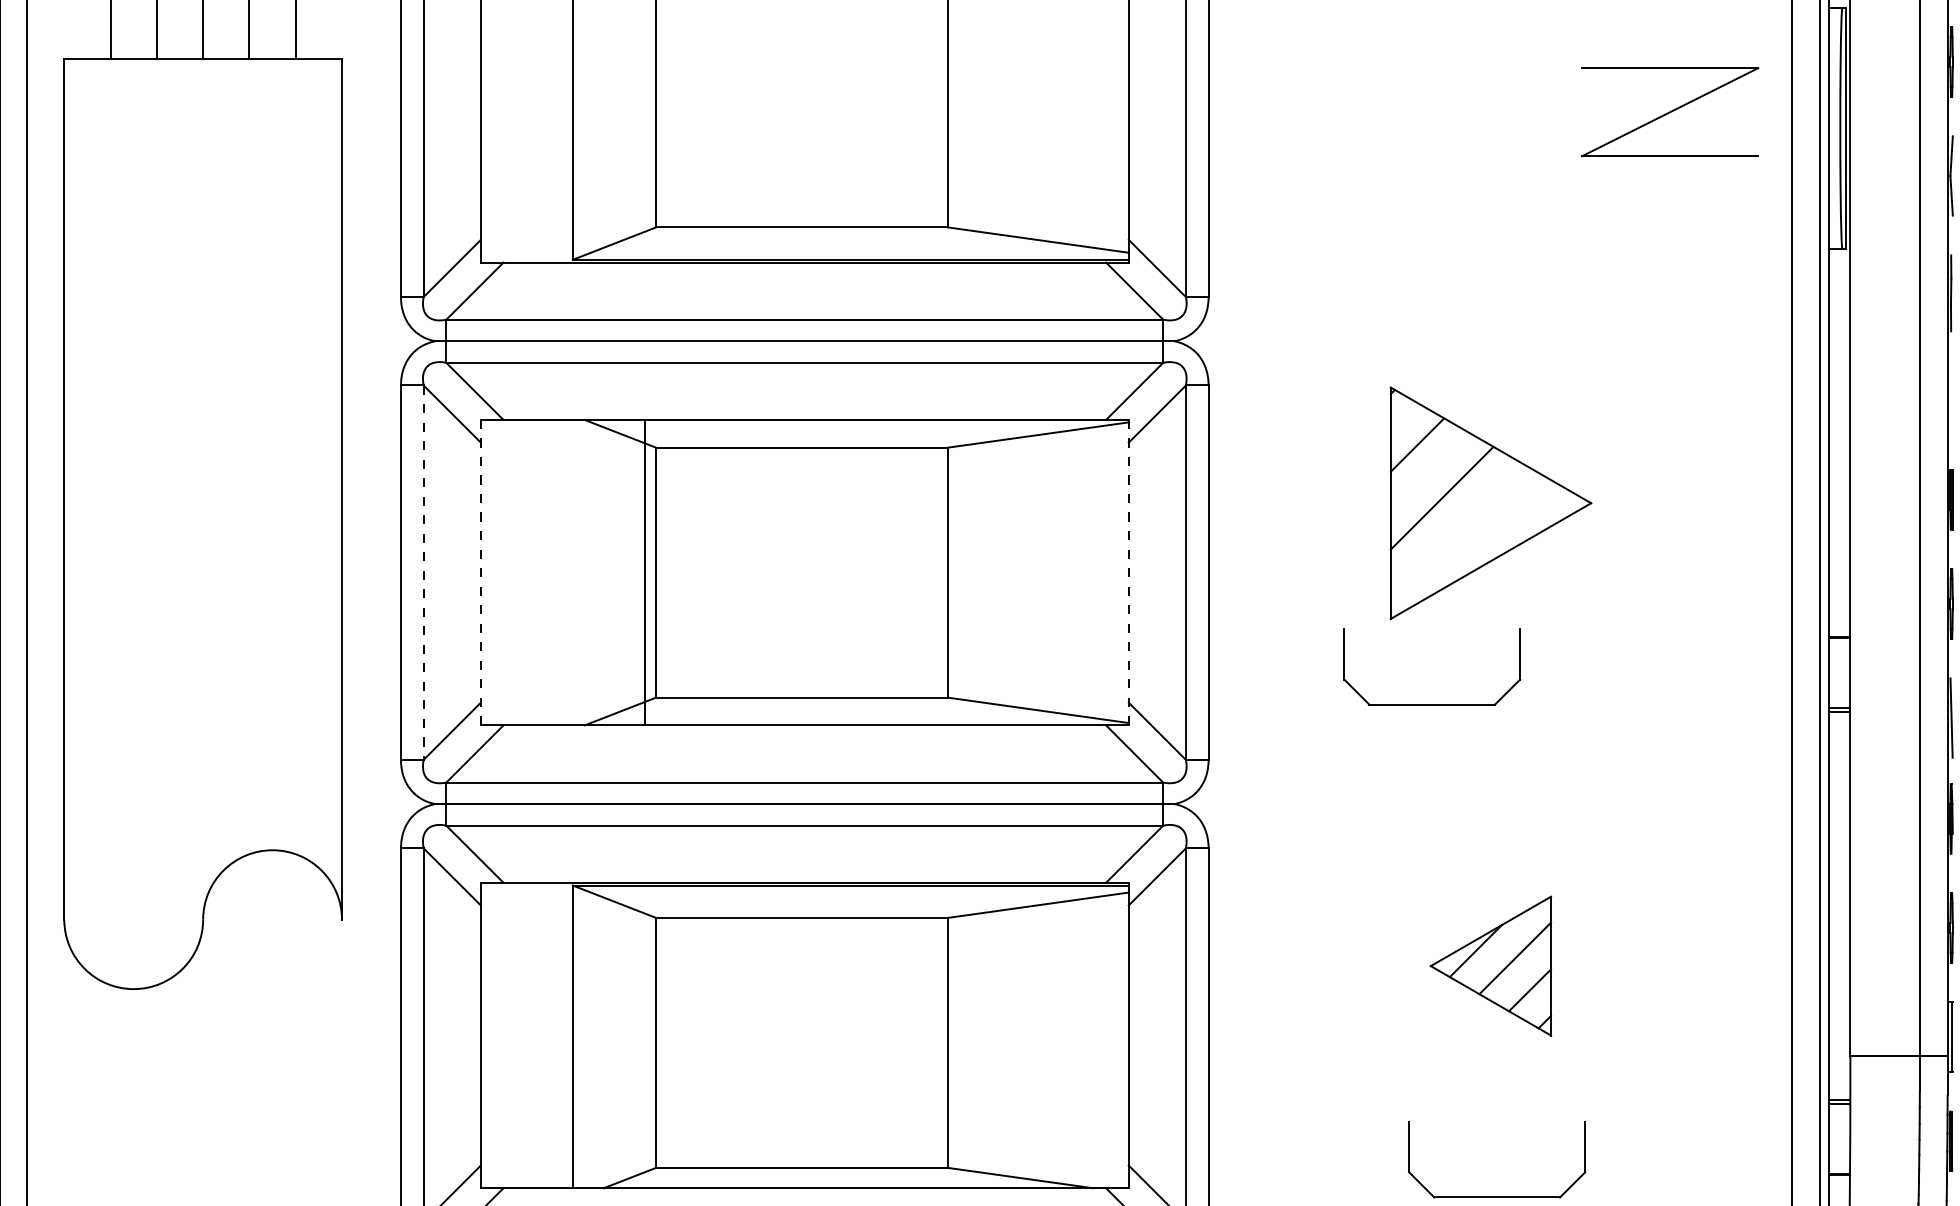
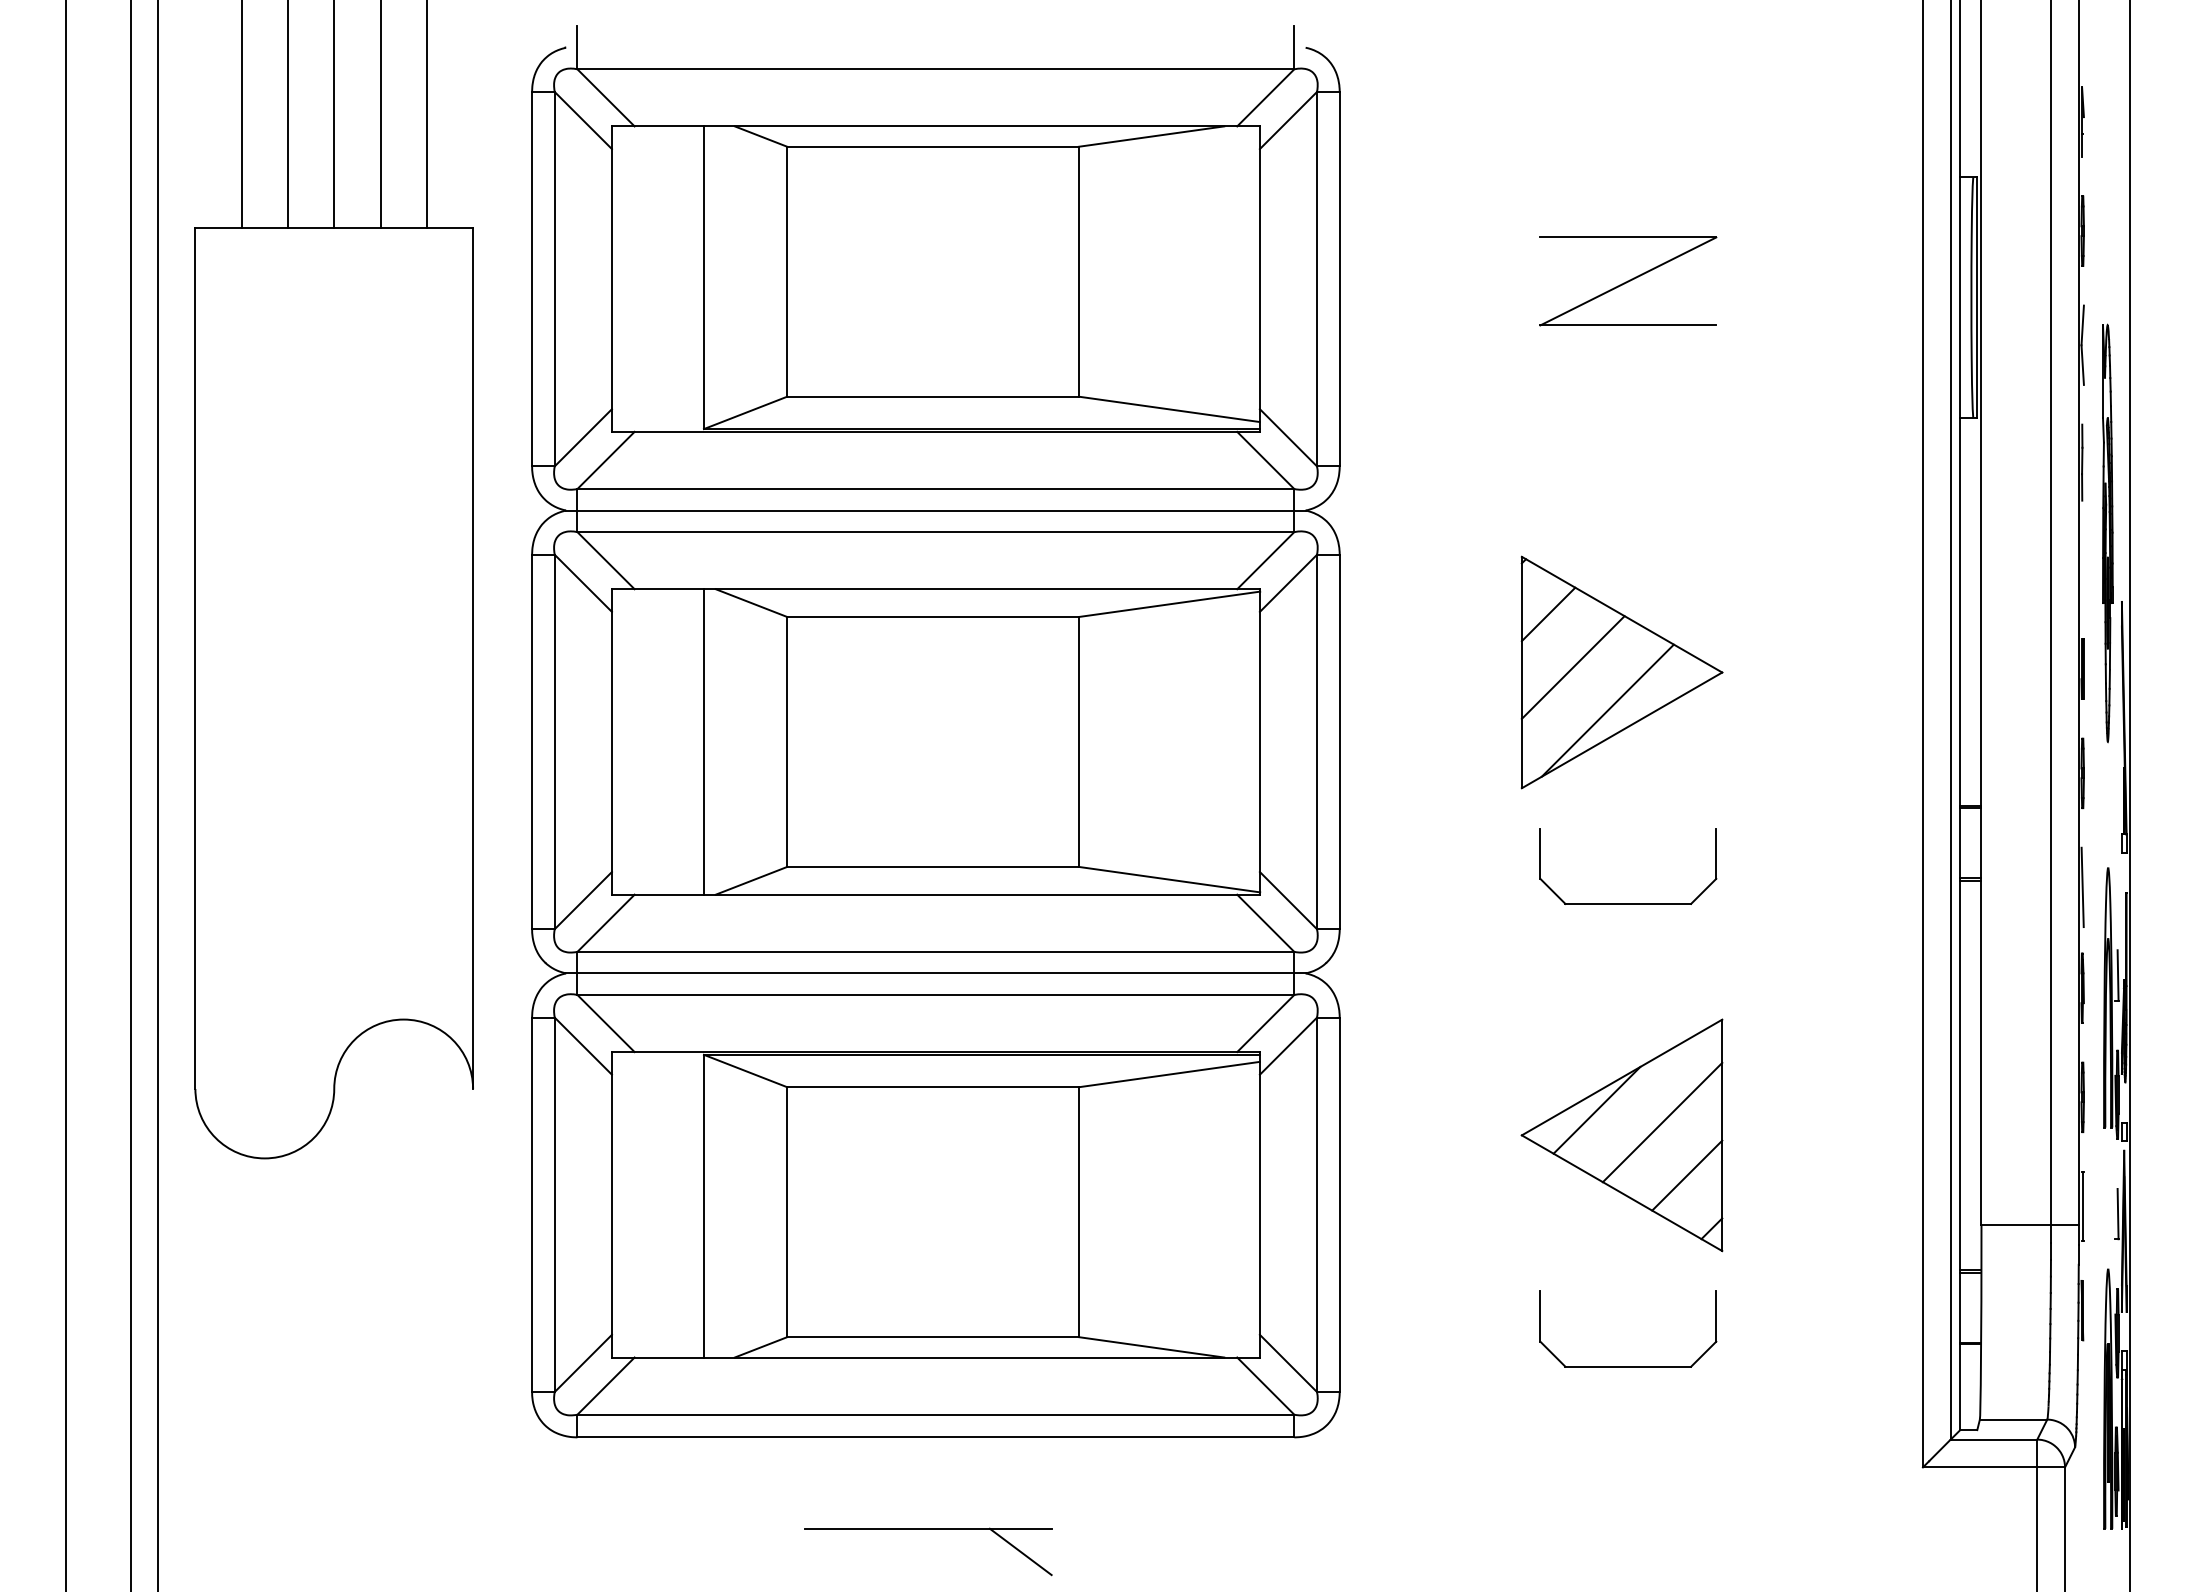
part: (1670, 112) -> (1628, 281), moved
line: (1476, 541) -> (1607, 710), added
line: (480, 572) -> (611, 741), dashed -> solid
line: (644, 572) -> (703, 741), moved
line: (1128, 572) -> (1259, 741), dashed -> solid
line: (423, 573) -> (554, 742), dashed -> solid
part: (1432, 704) -> (1628, 903), moved
part: (1490, 966) -> (1621, 1135), size x1.67

